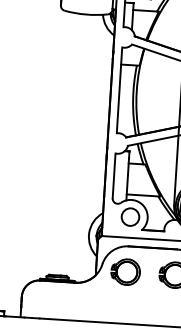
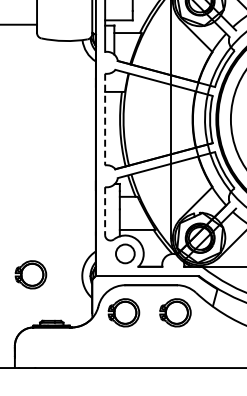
line: (119, 90) -> (105, 119), solid -> dashed
line: (114, 176) -> (105, 211), solid -> dashed
part: (40, 230) -> (30, 274), added

